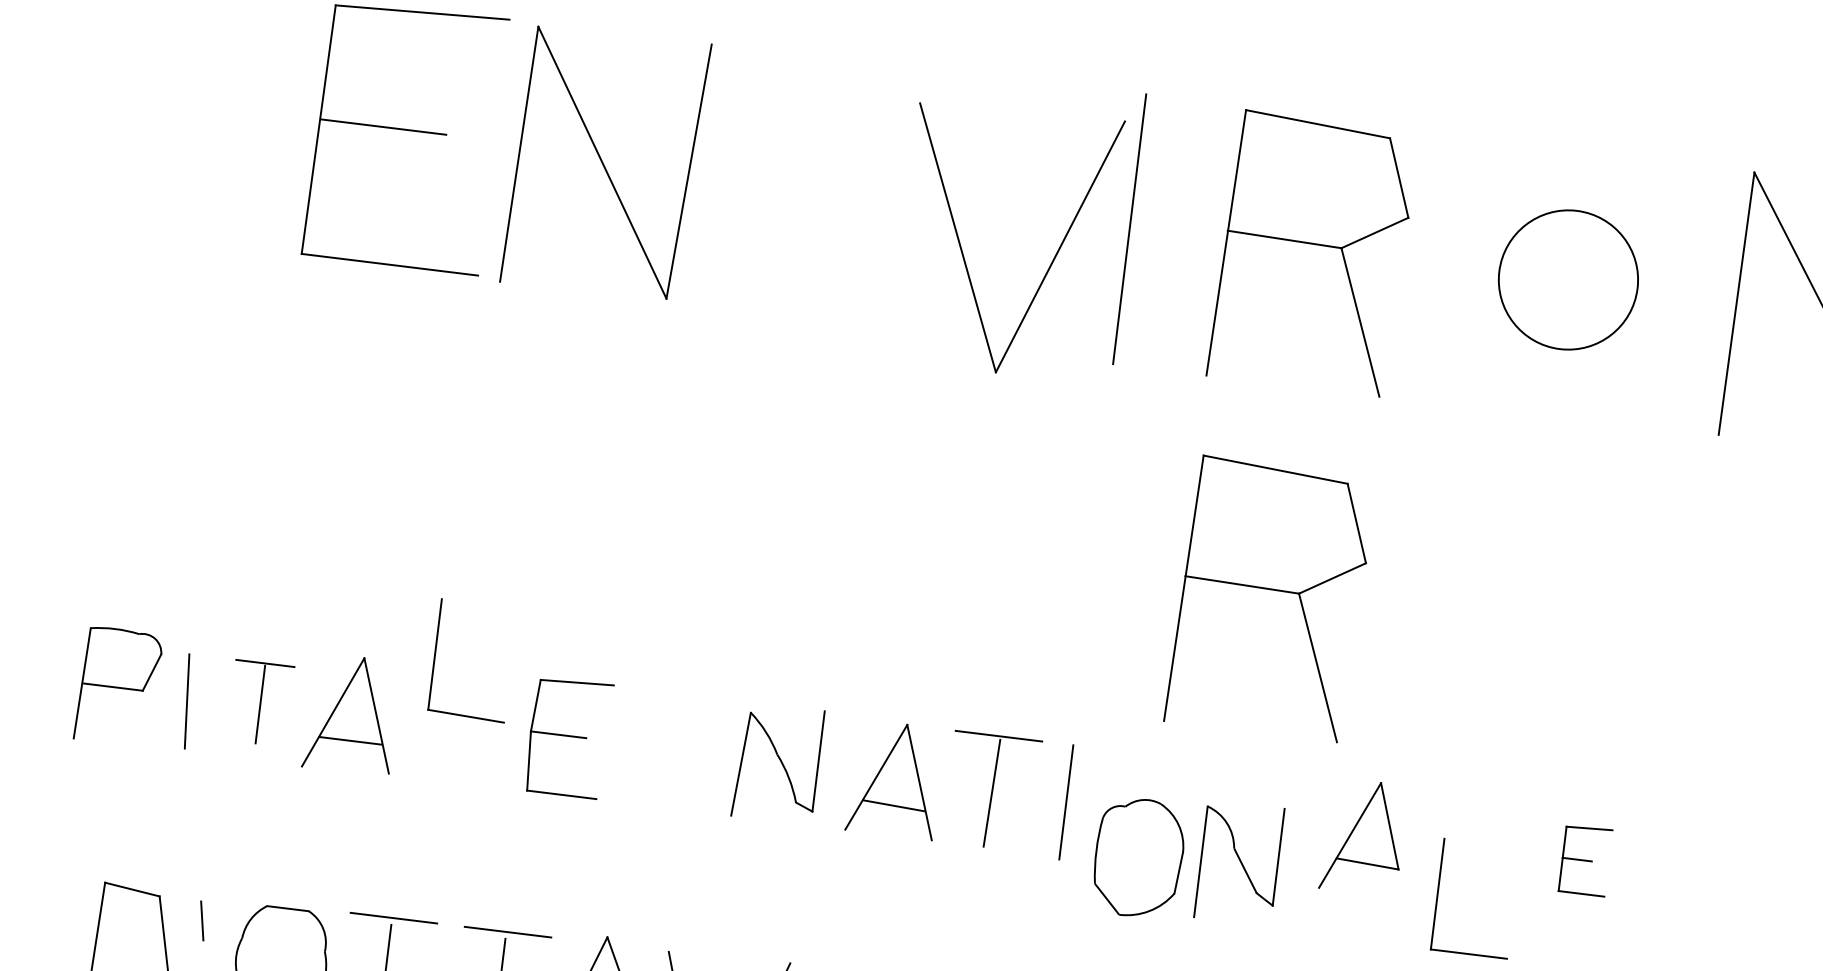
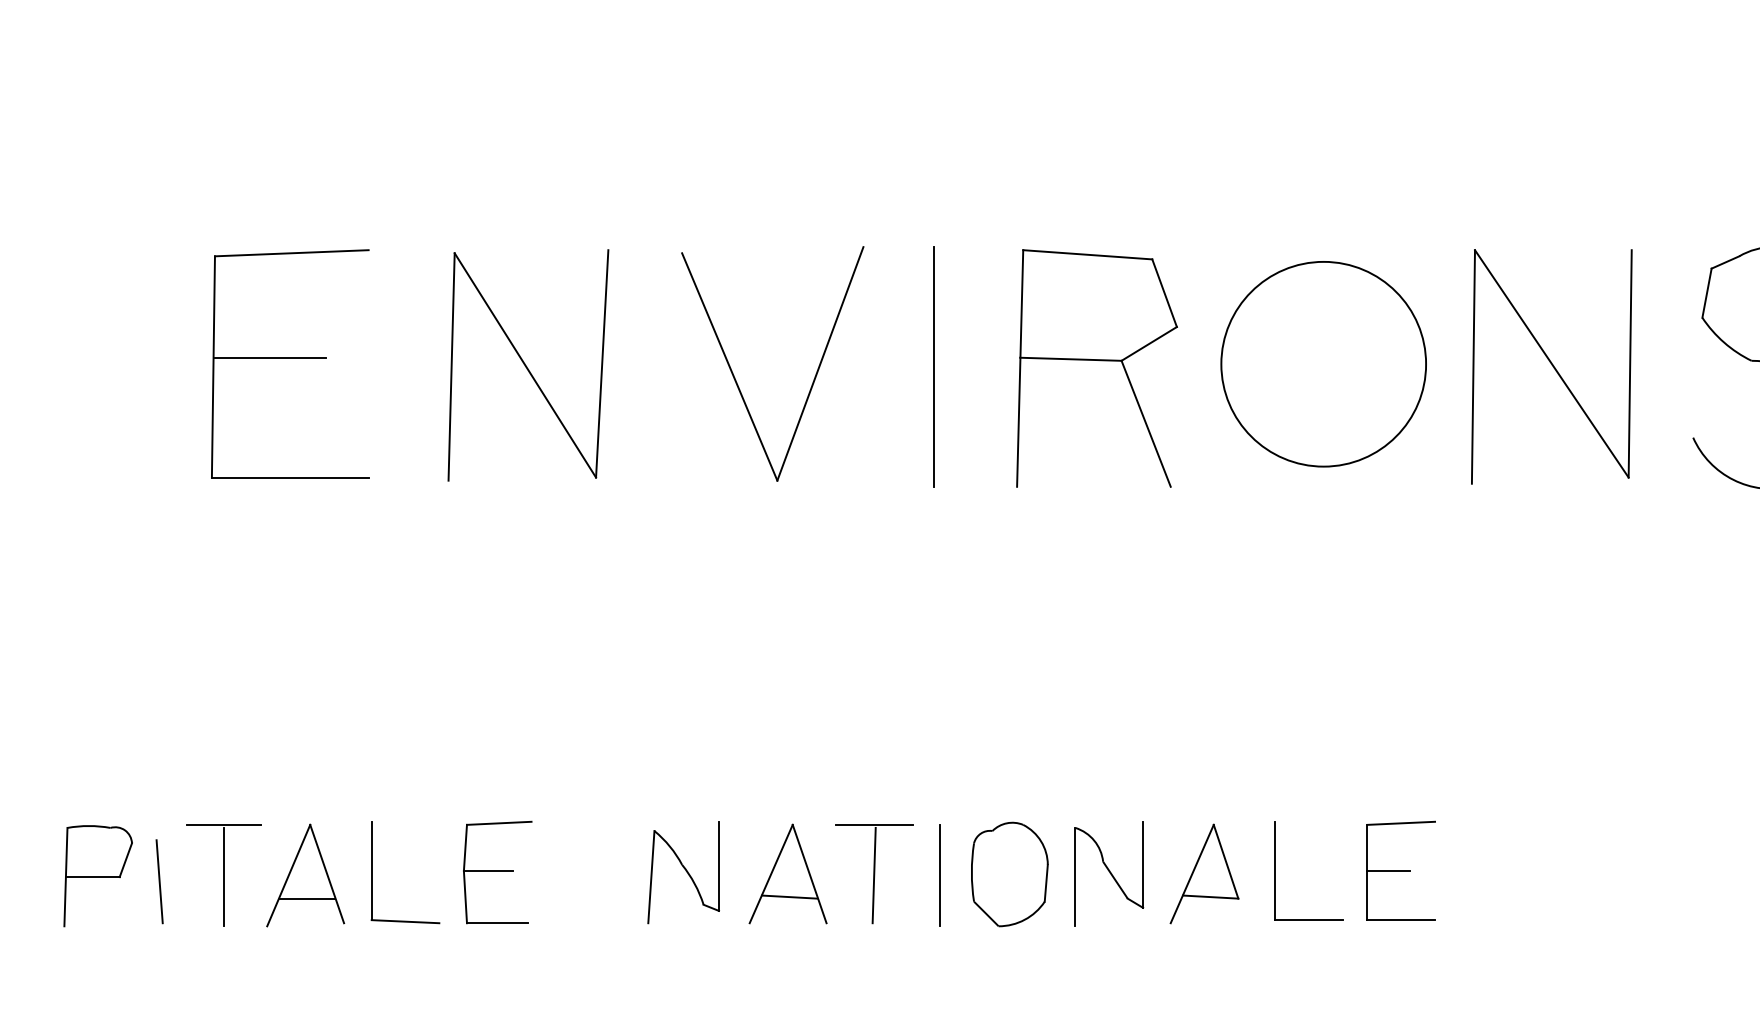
part: (605, 163) -> (528, 365), moved
part: (963, 250) -> (735, 377), moved
circle: (1568, 279) -> (1323, 363), size x1.67
part: (1270, 589) -> (1096, 667), removed
part: (435, 656) -> (372, 872), moved
part: (259, 703) -> (223, 875), size x1.43
part: (1138, 857) -> (1009, 874), moved
part: (1584, 860) -> (1400, 870), size x1.67
part: (1239, 862) -> (1109, 873), moved
part: (1438, 893) -> (1275, 870), moved

